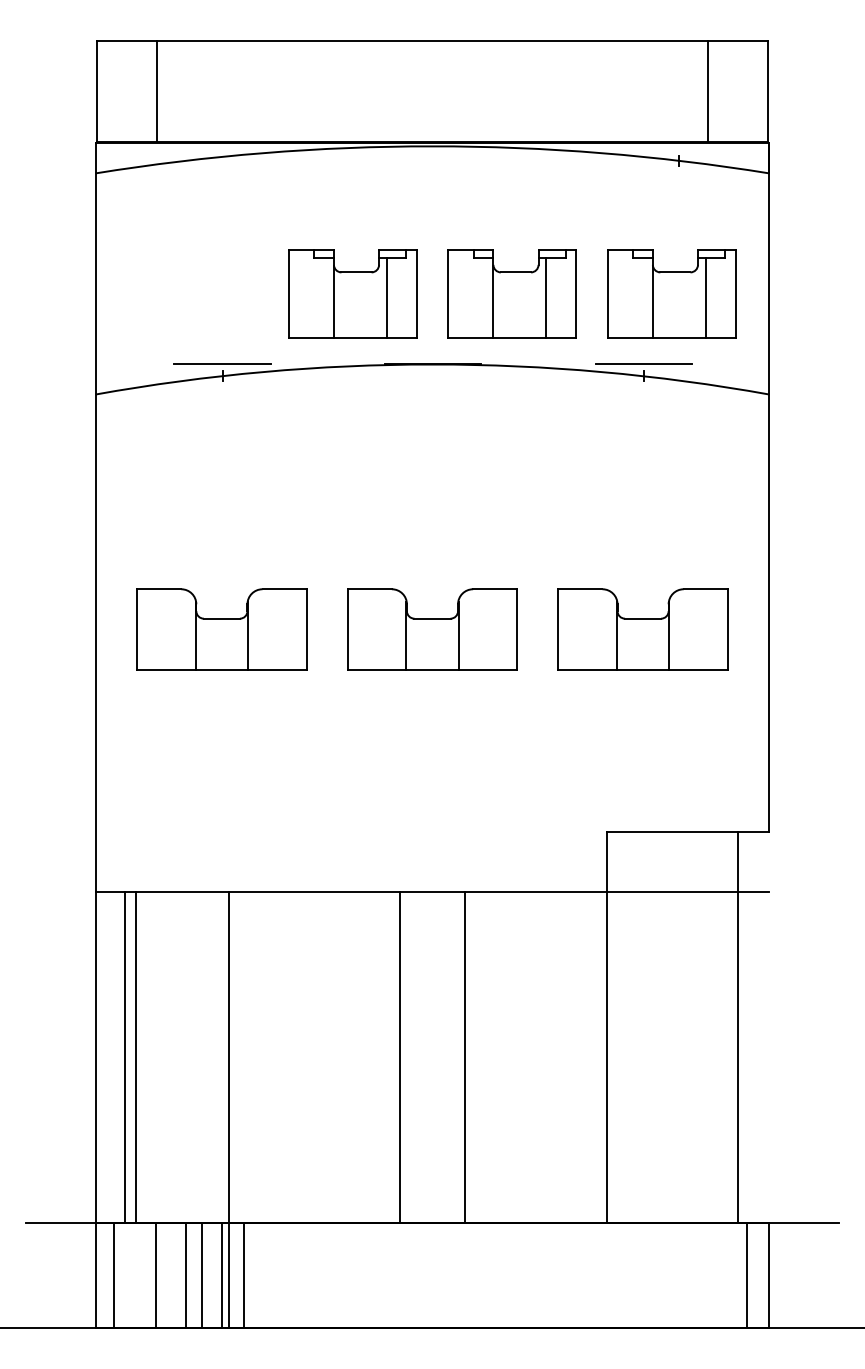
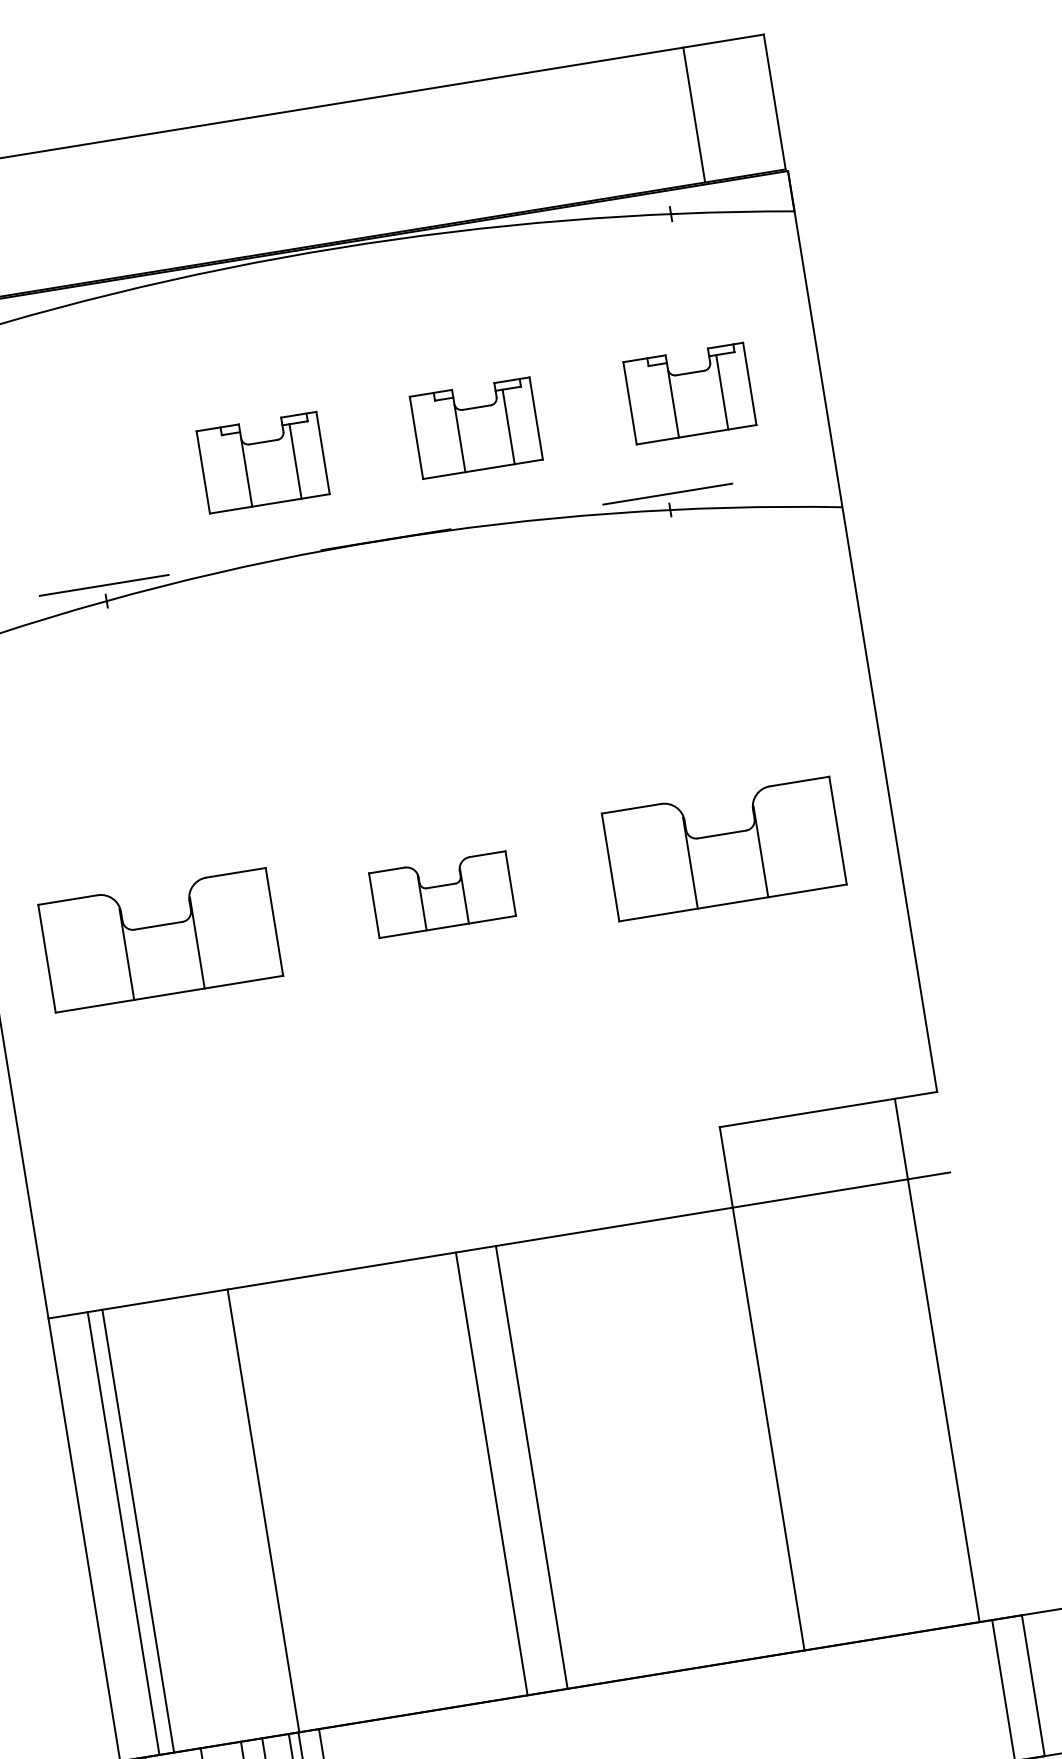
part: (352, 293) -> (262, 462), size x0.7
part: (511, 293) -> (475, 427), size x0.7
part: (671, 293) -> (689, 393), size x0.7
part: (432, 629) -> (442, 894), size x0.6
line: (464, 1056) -> (531, 1466), moved

